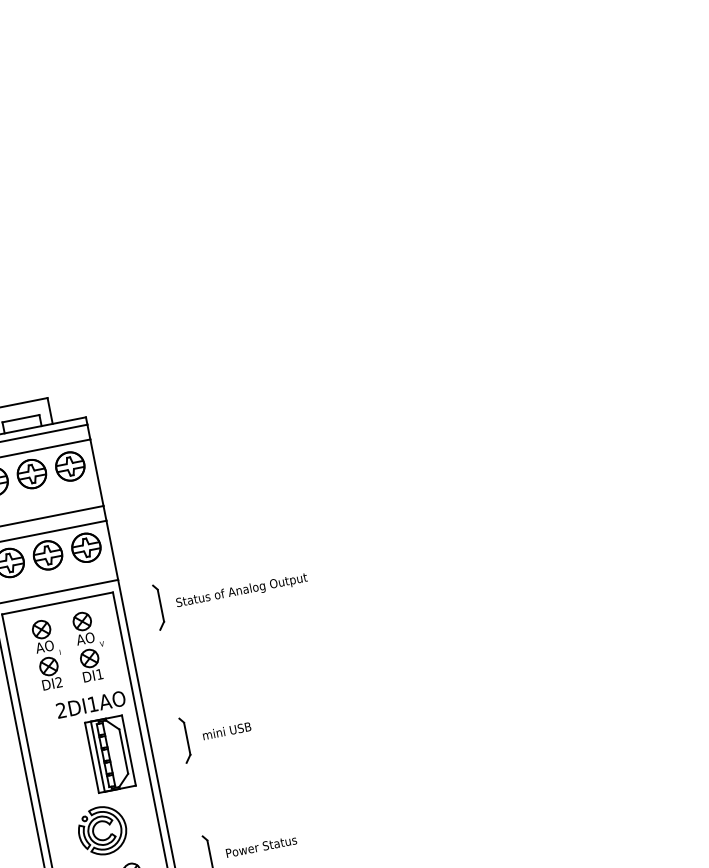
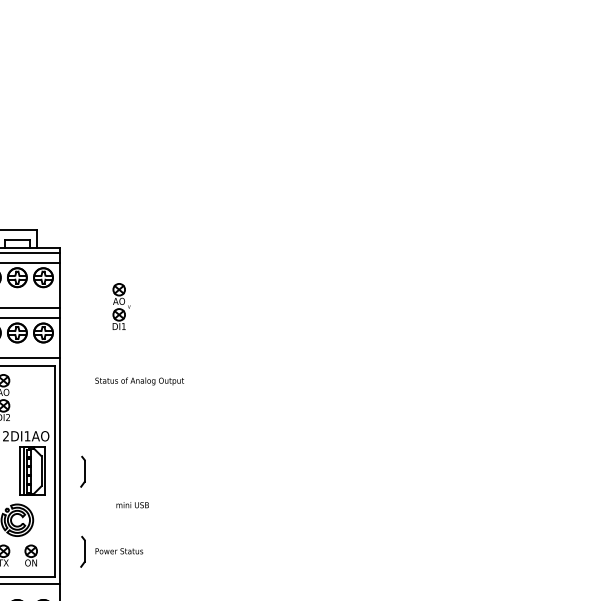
part: (157, 607) -> (82, 381), removed
part: (90, 645) -> (121, 306), moved
text: (226, 731) -> (132, 505), moved

